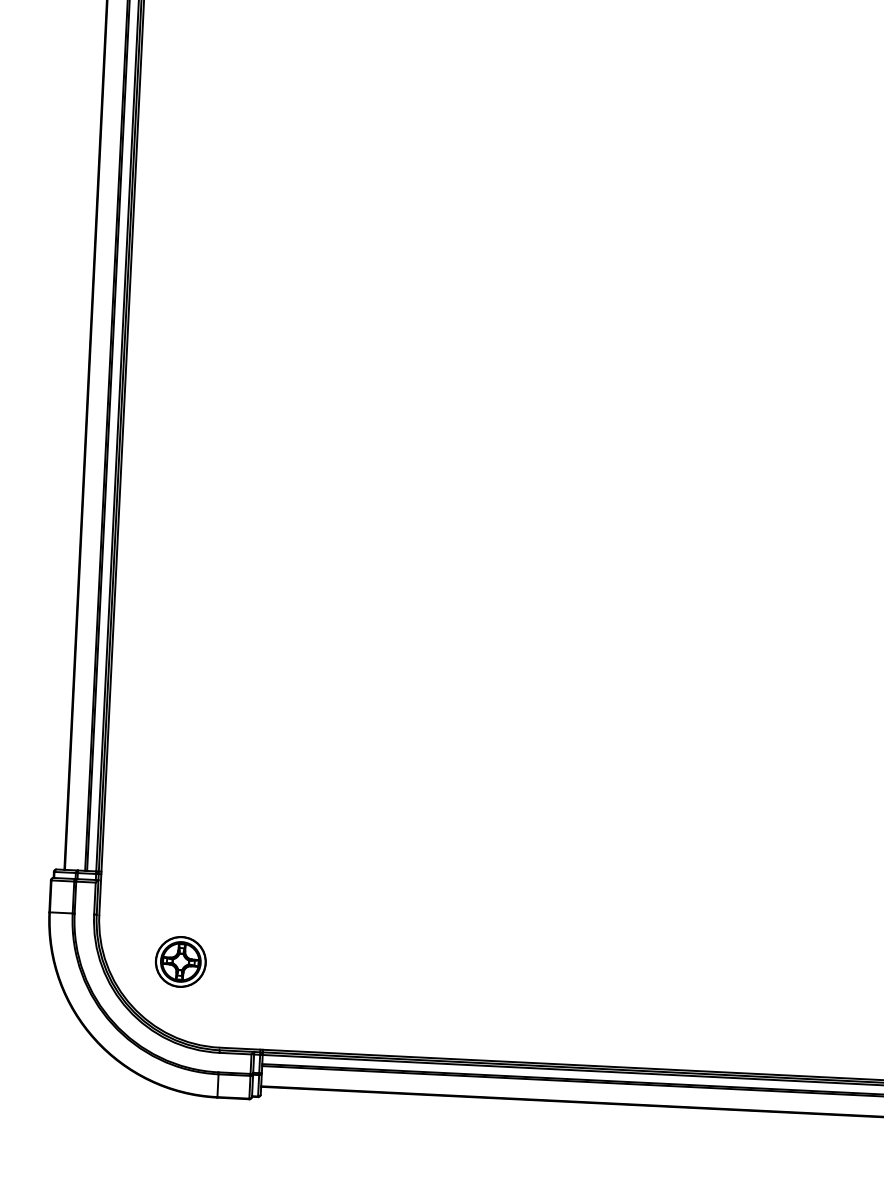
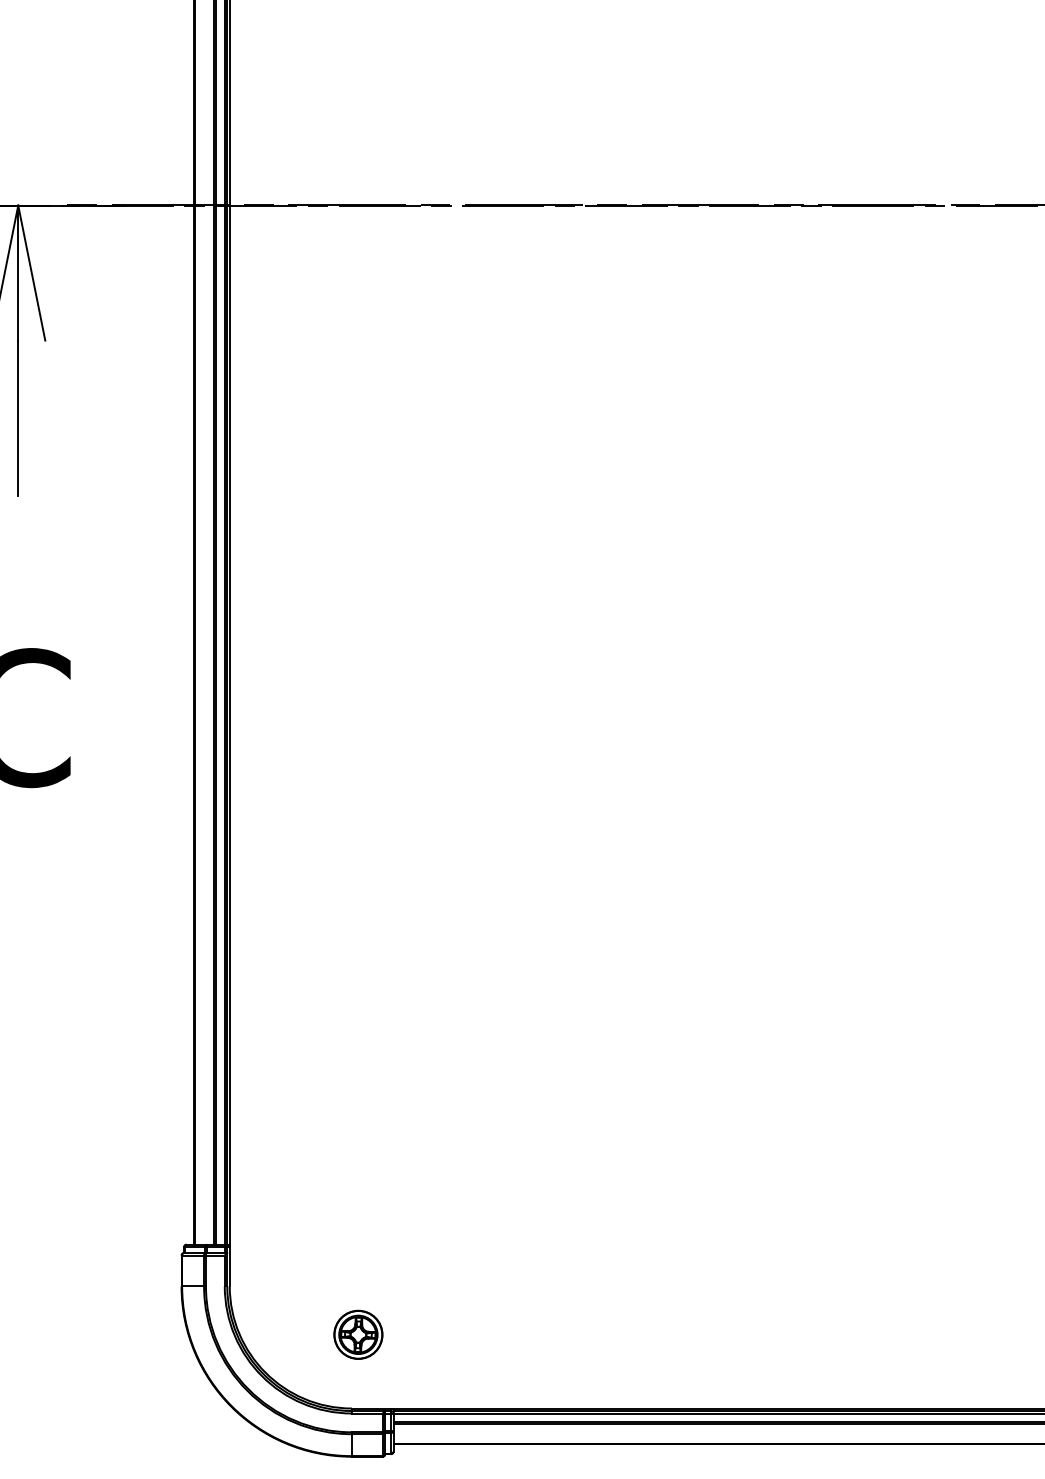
part: (180, 961) -> (358, 1334), moved

